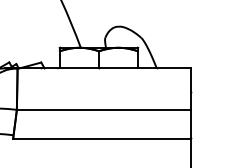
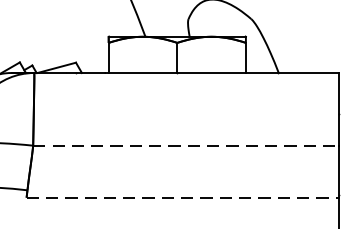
line: (104, 109) -> (187, 145), solid -> dashed
line: (102, 139) -> (183, 197), solid -> dashed

